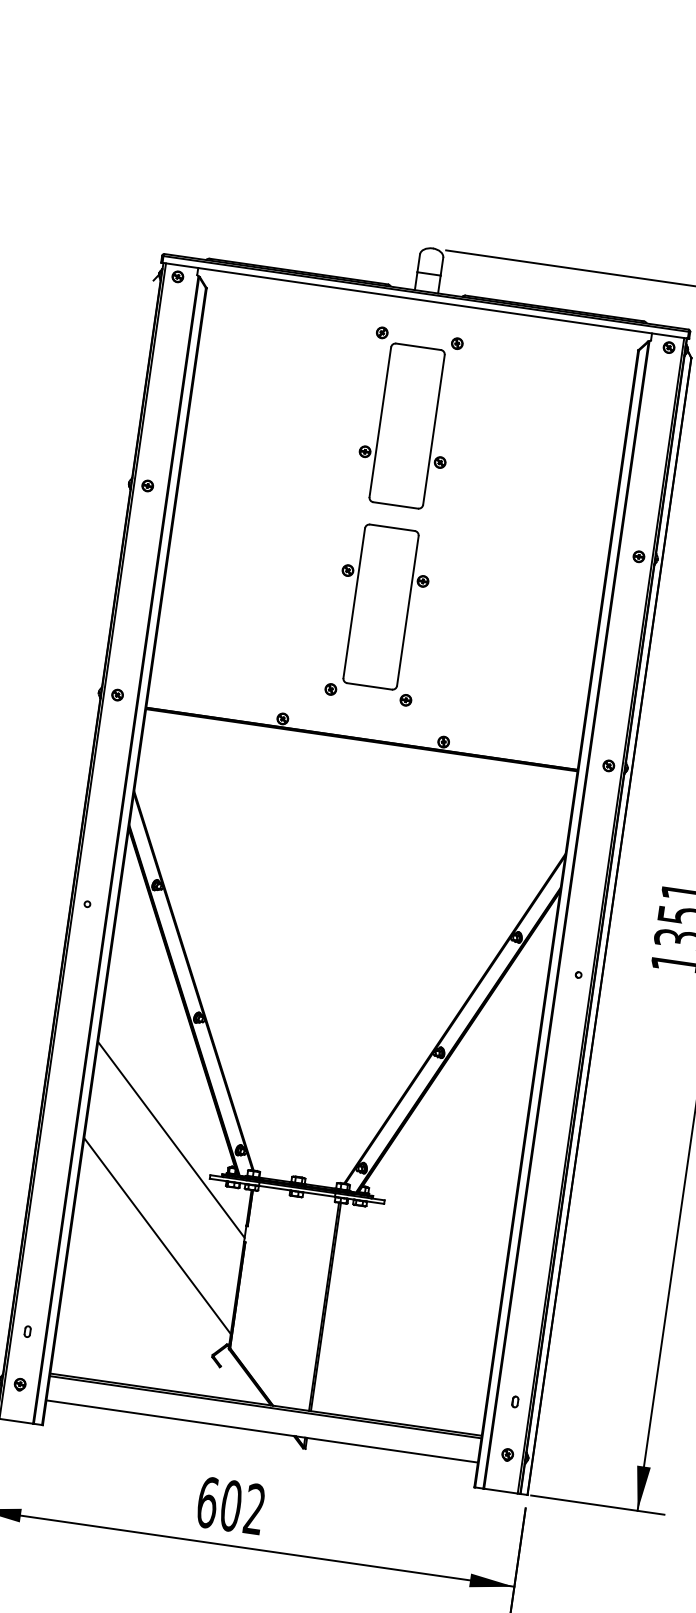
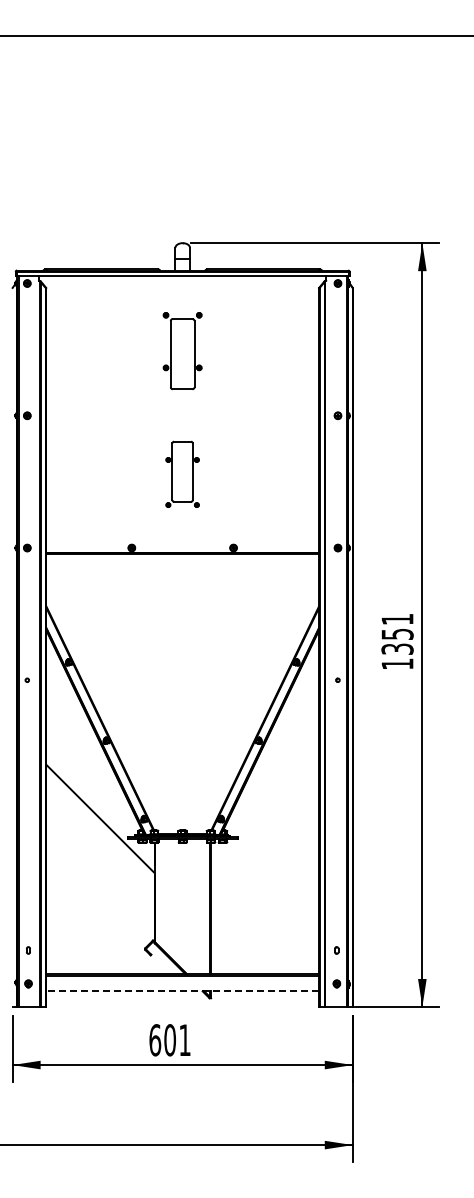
part: (407, 418) -> (182, 350), size x0.7
part: (379, 614) -> (182, 474), size x0.6
line: (157, 1235) -> (100, 879), removed
line: (261, 1431) -> (182, 991), solid -> dashed
text: (254, 1508) -> (184, 1039), 602 -> 601

